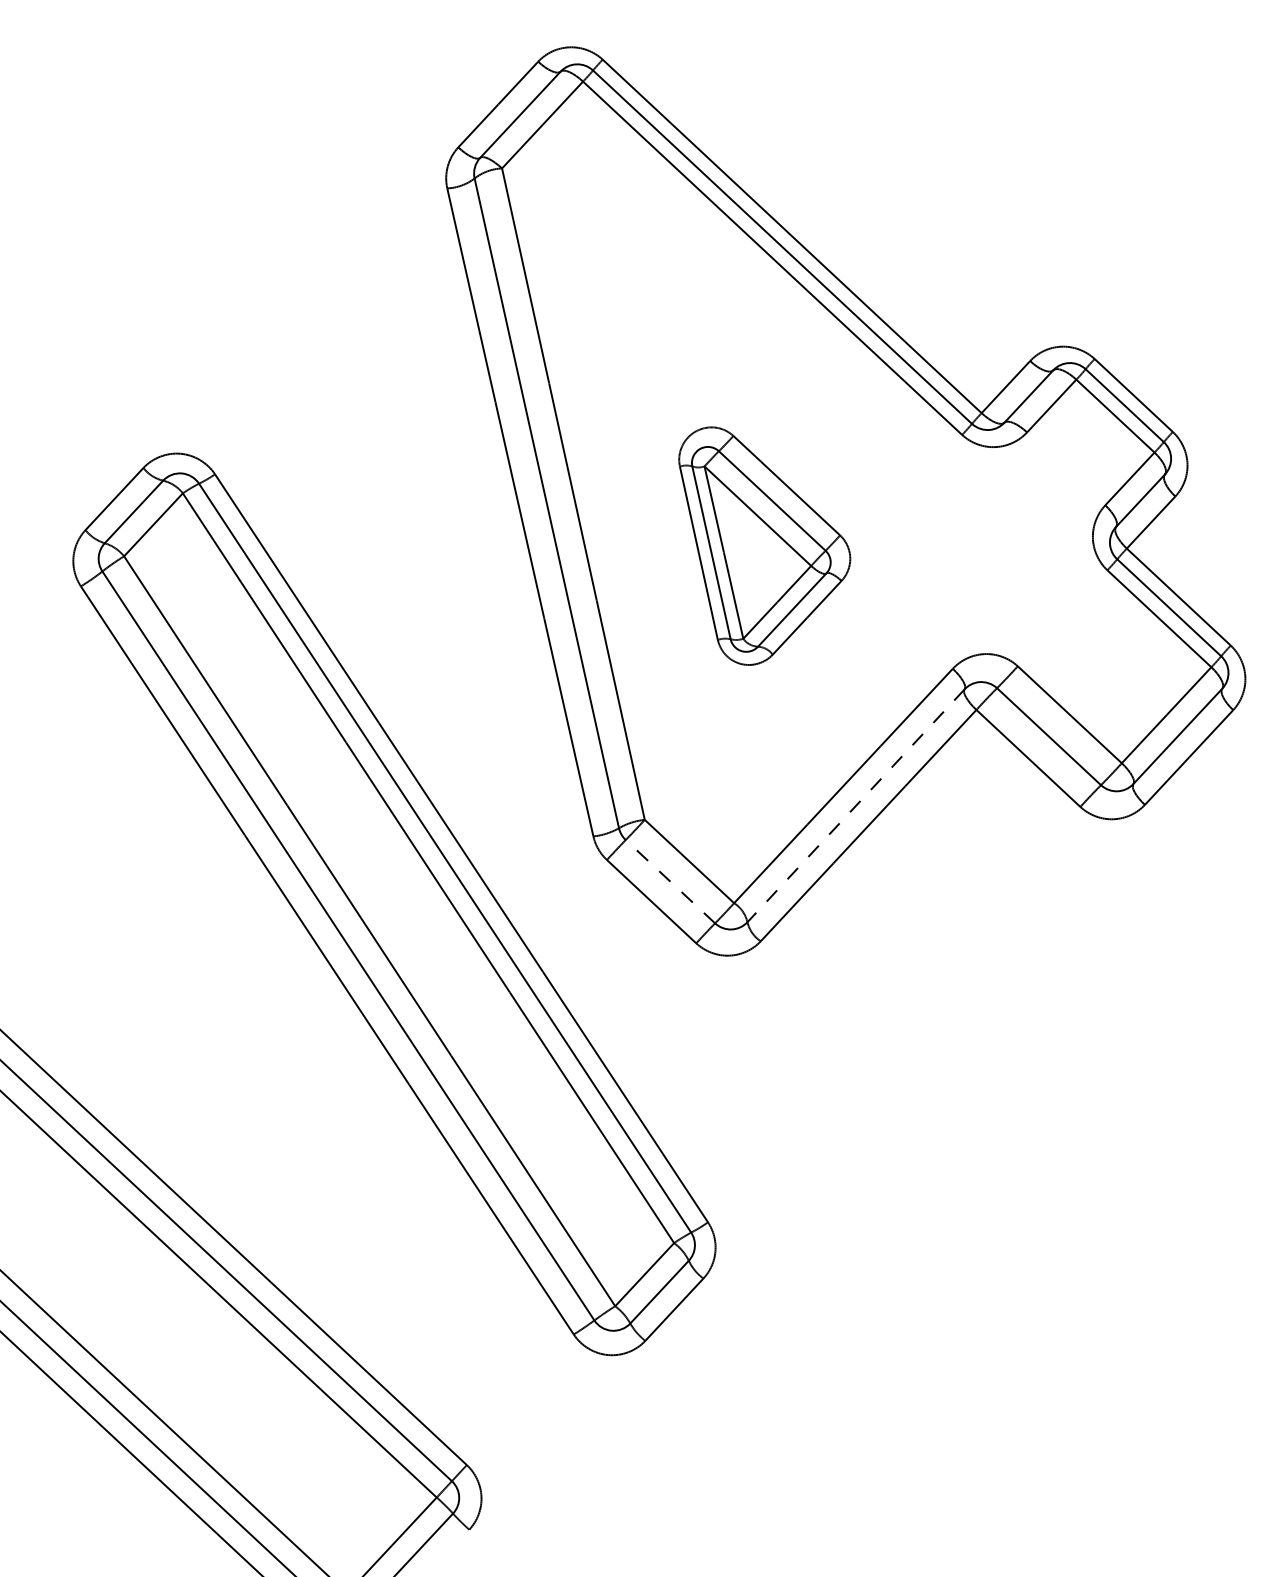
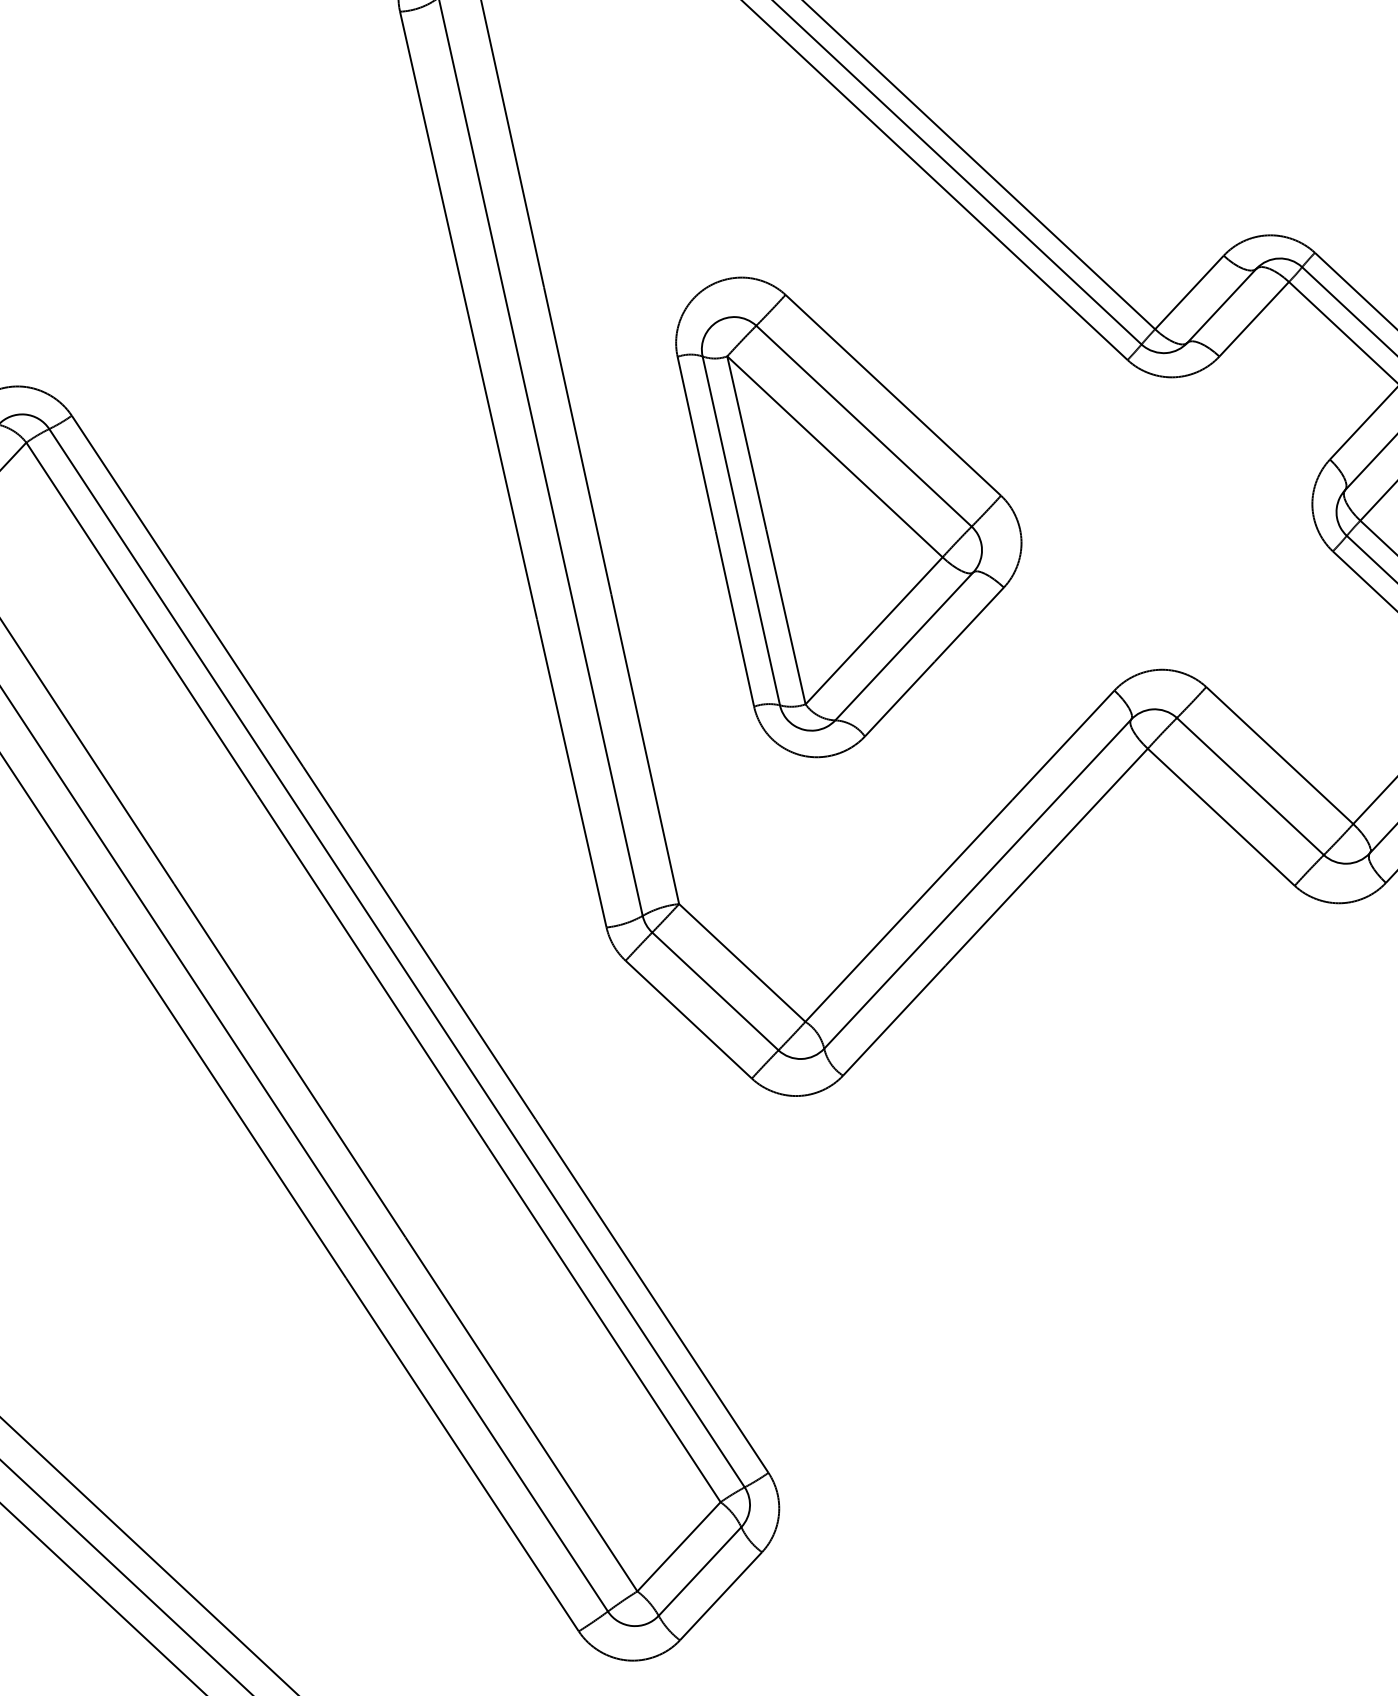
part: (764, 545) -> (848, 516), size x1.43
line: (855, 806) -> (976, 885), dashed -> solid
line: (670, 881) -> (715, 991), dashed -> solid

